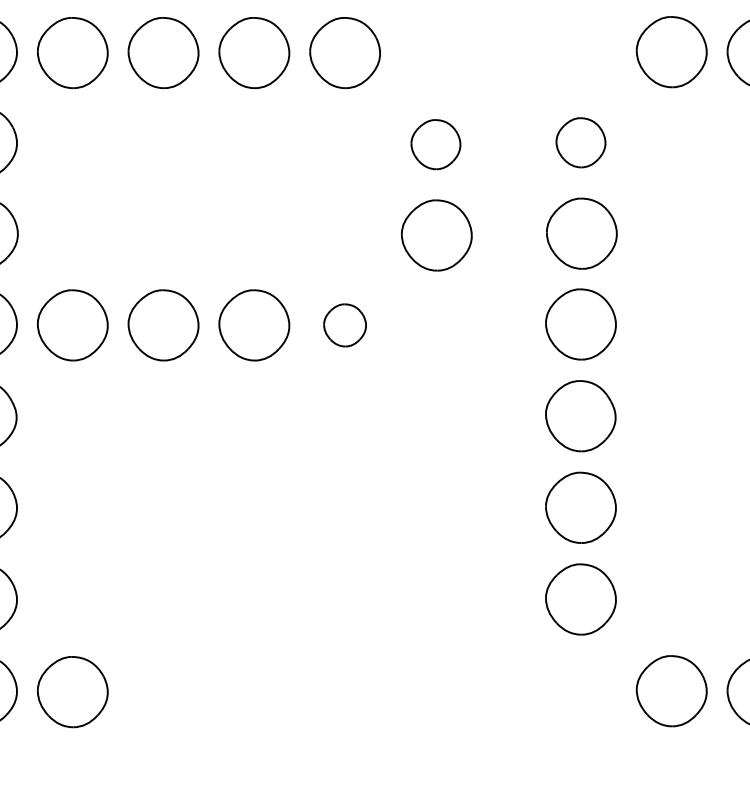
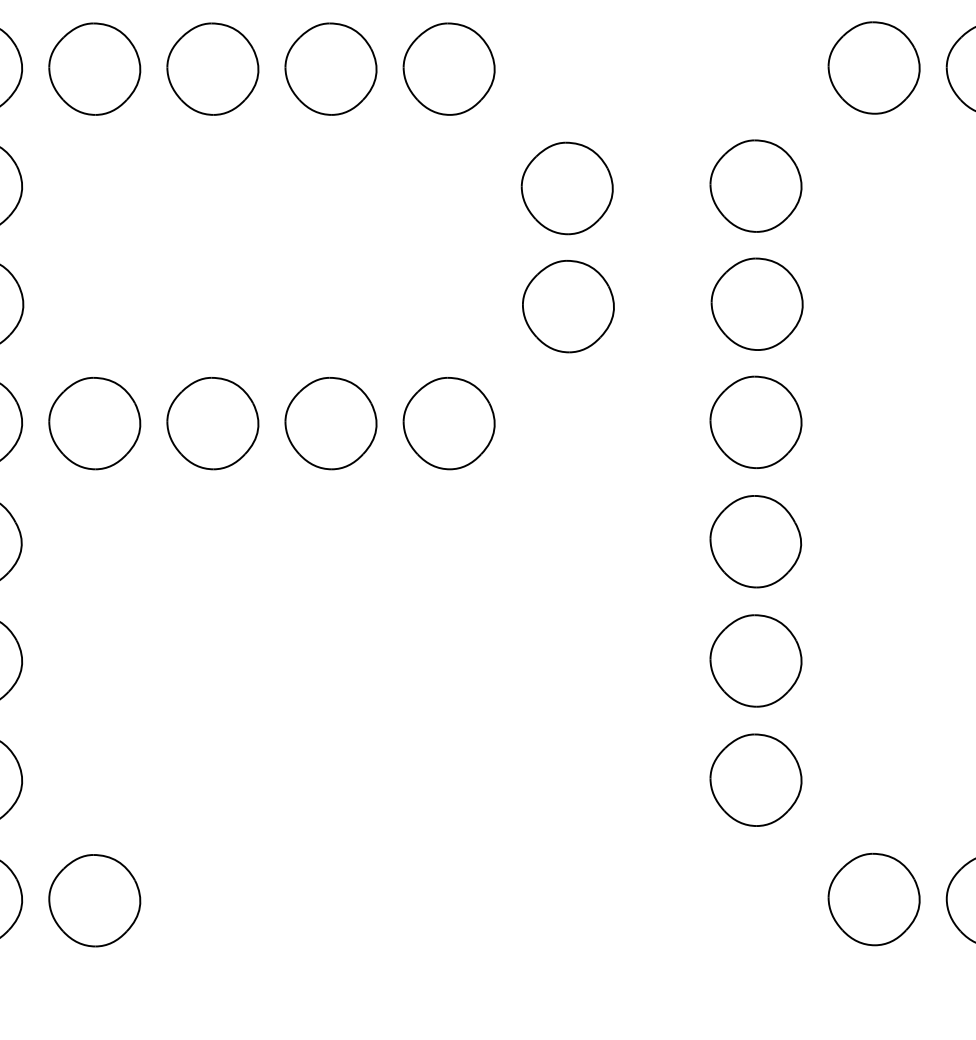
part: (580, 142) -> (755, 185), size x1.43
part: (435, 144) -> (566, 188), size x1.43
part: (344, 325) -> (448, 423), size x1.67

